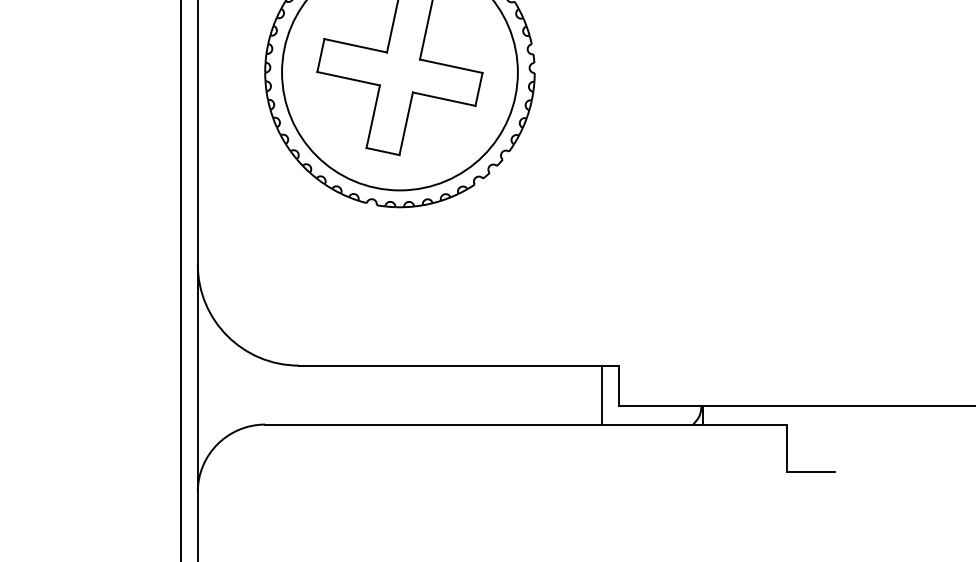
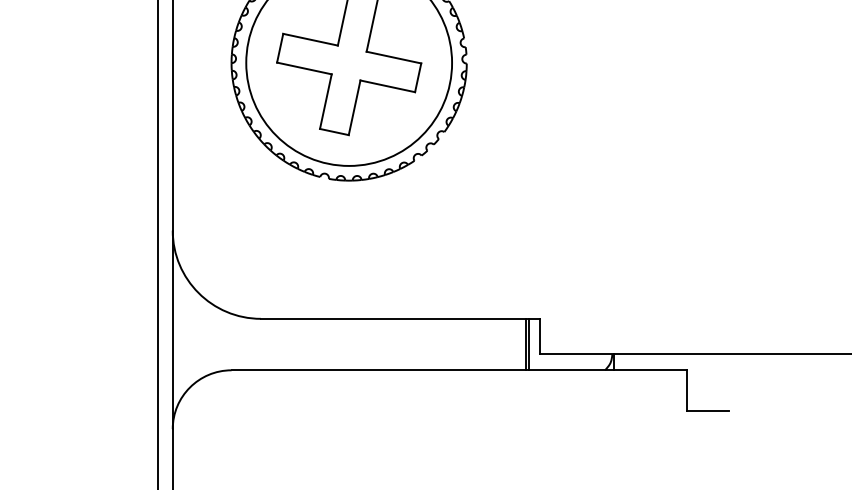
line: (605, 394) -> (528, 344), added

